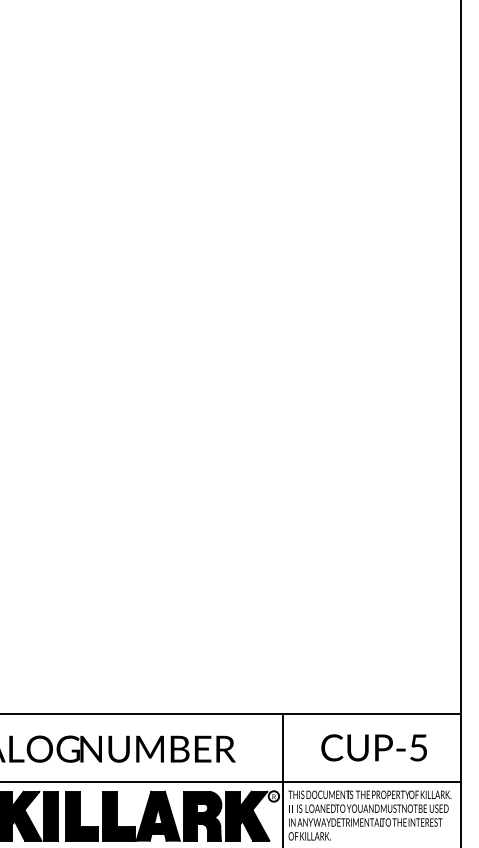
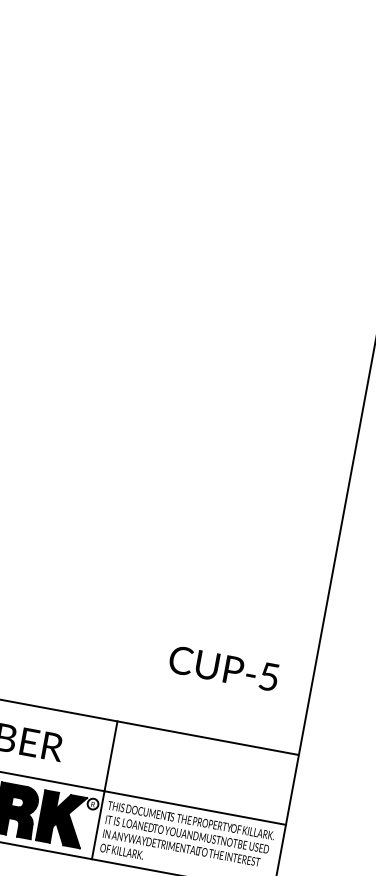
text: (373, 747) -> (223, 668), moved

